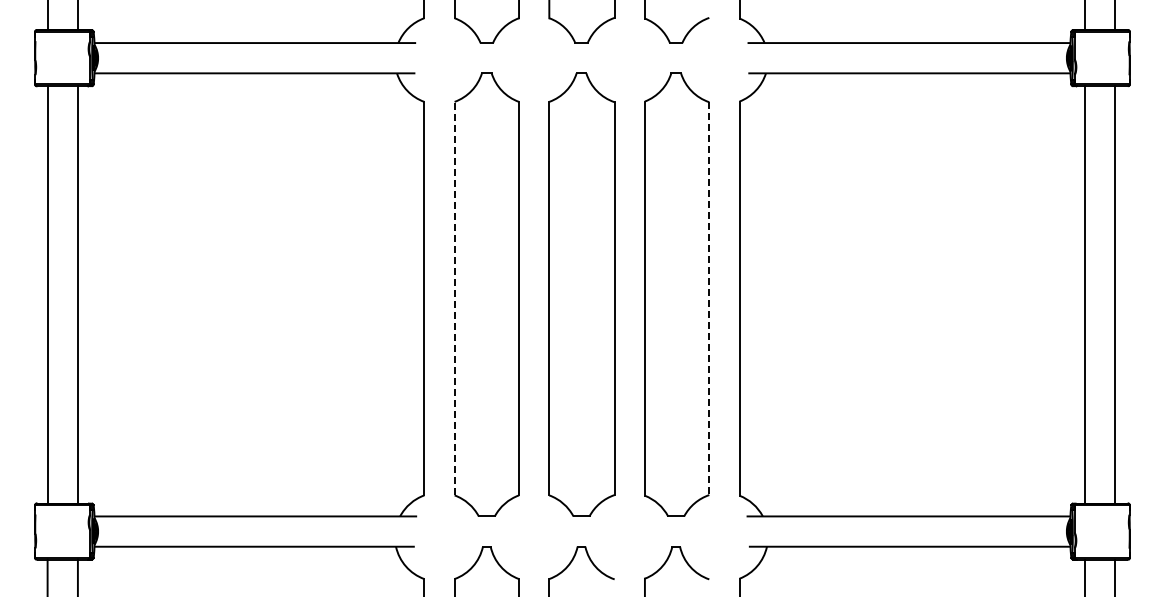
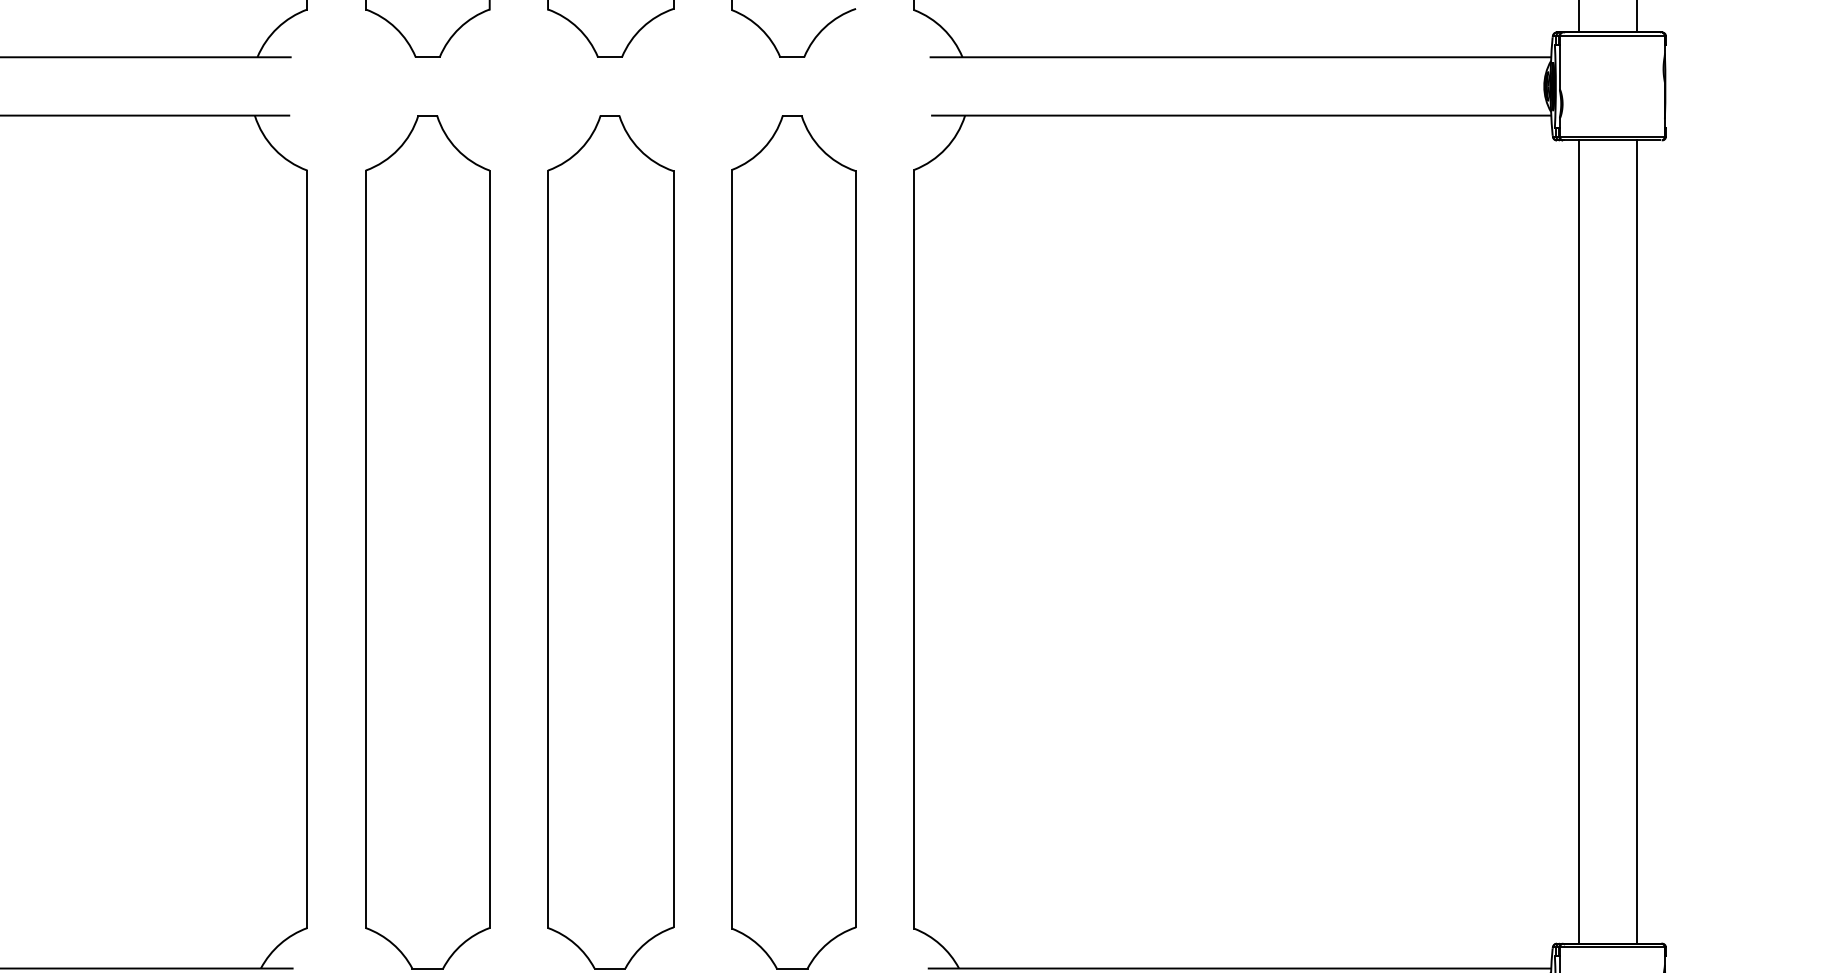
line: (454, 298) -> (365, 549), dashed -> solid
line: (709, 299) -> (856, 550), dashed -> solid

